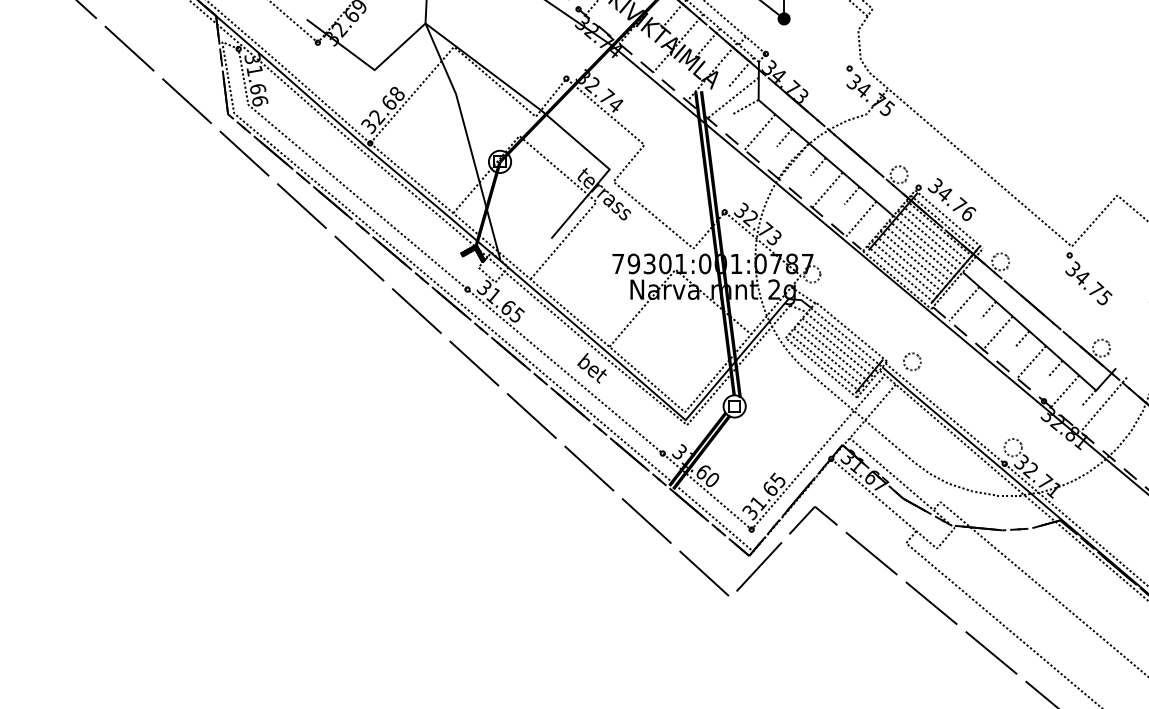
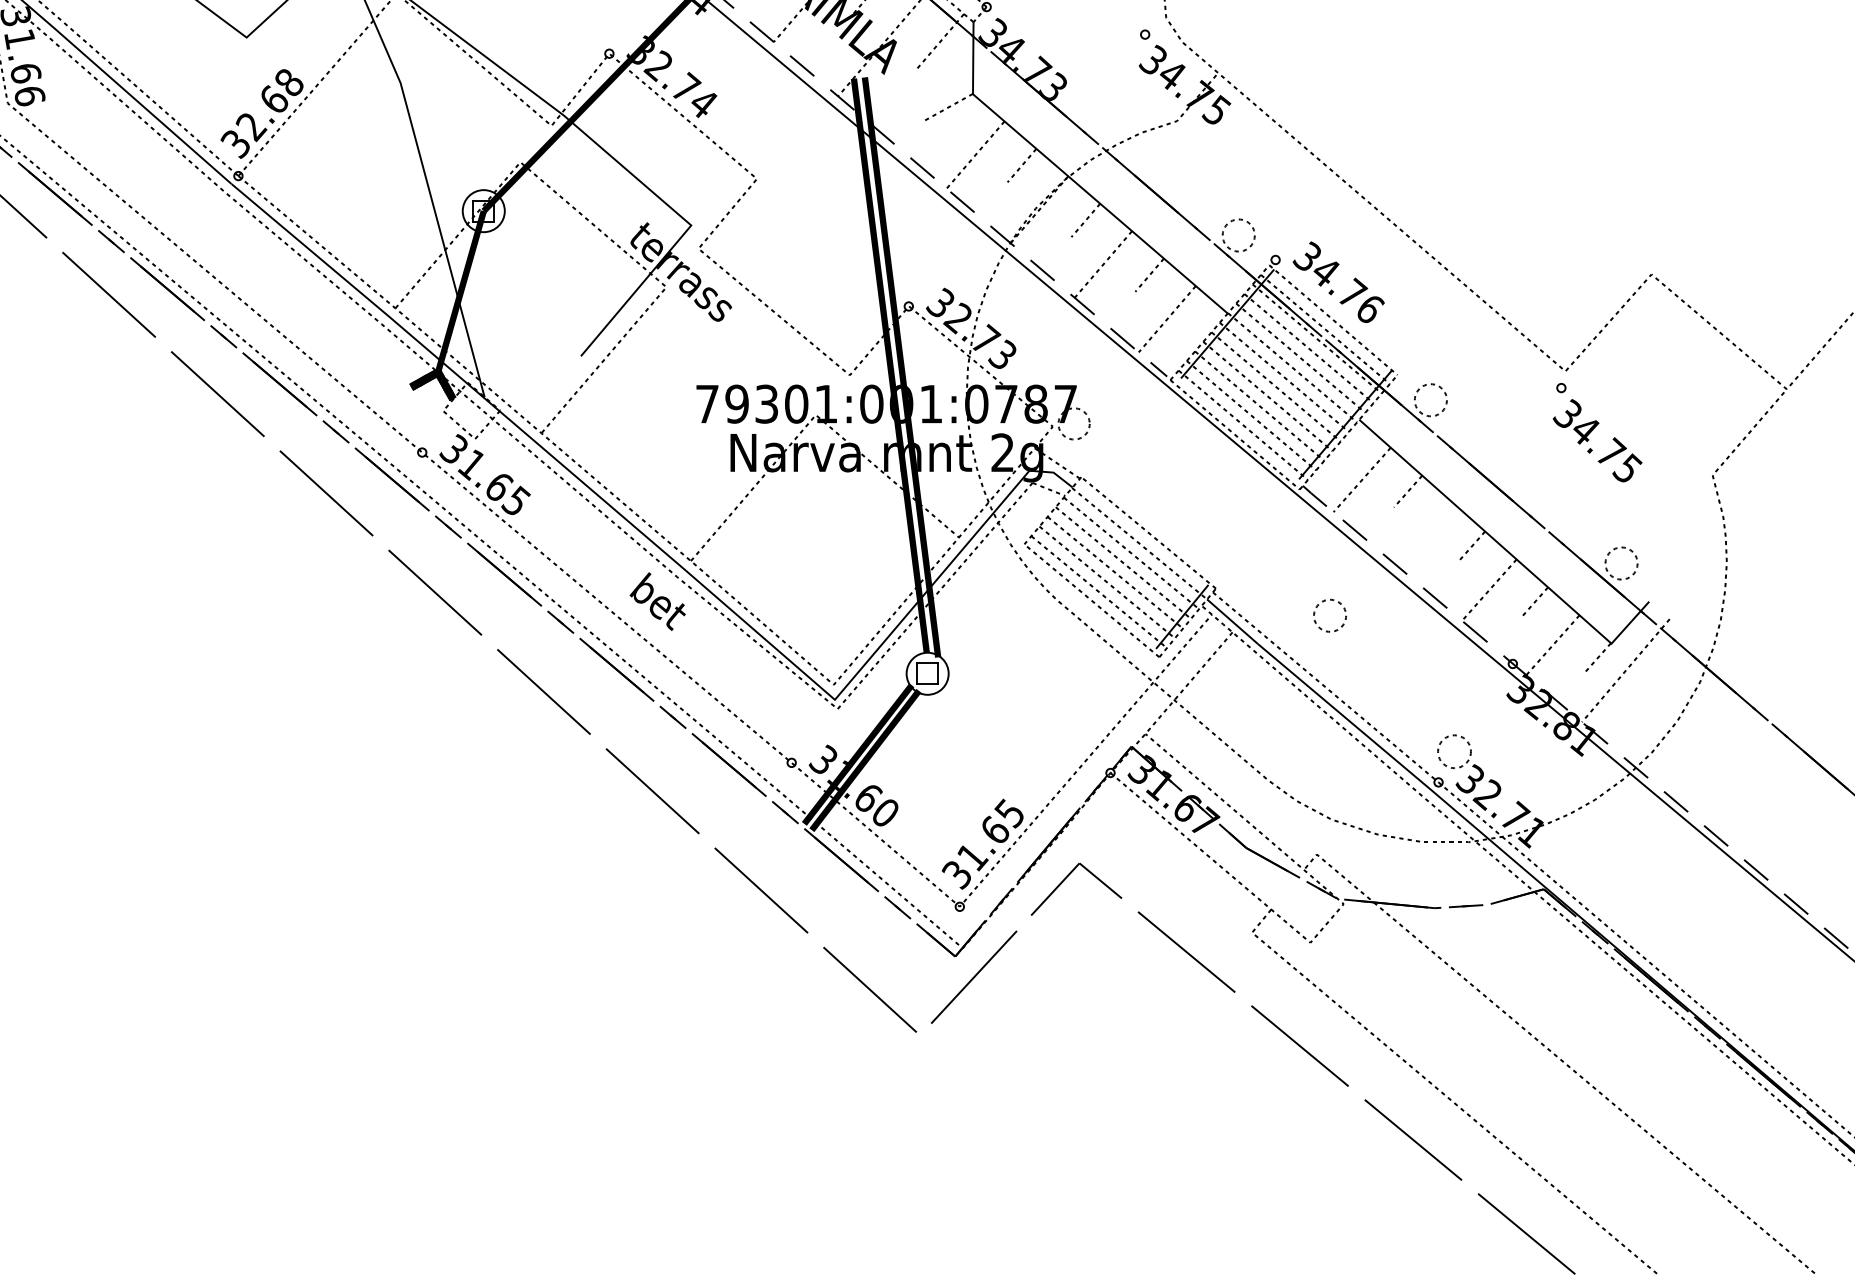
line: (732, 97) -> (923, 89), removed
line: (997, 332) -> (1424, 533), removed
circle: (912, 361) -> (1330, 615), moved

